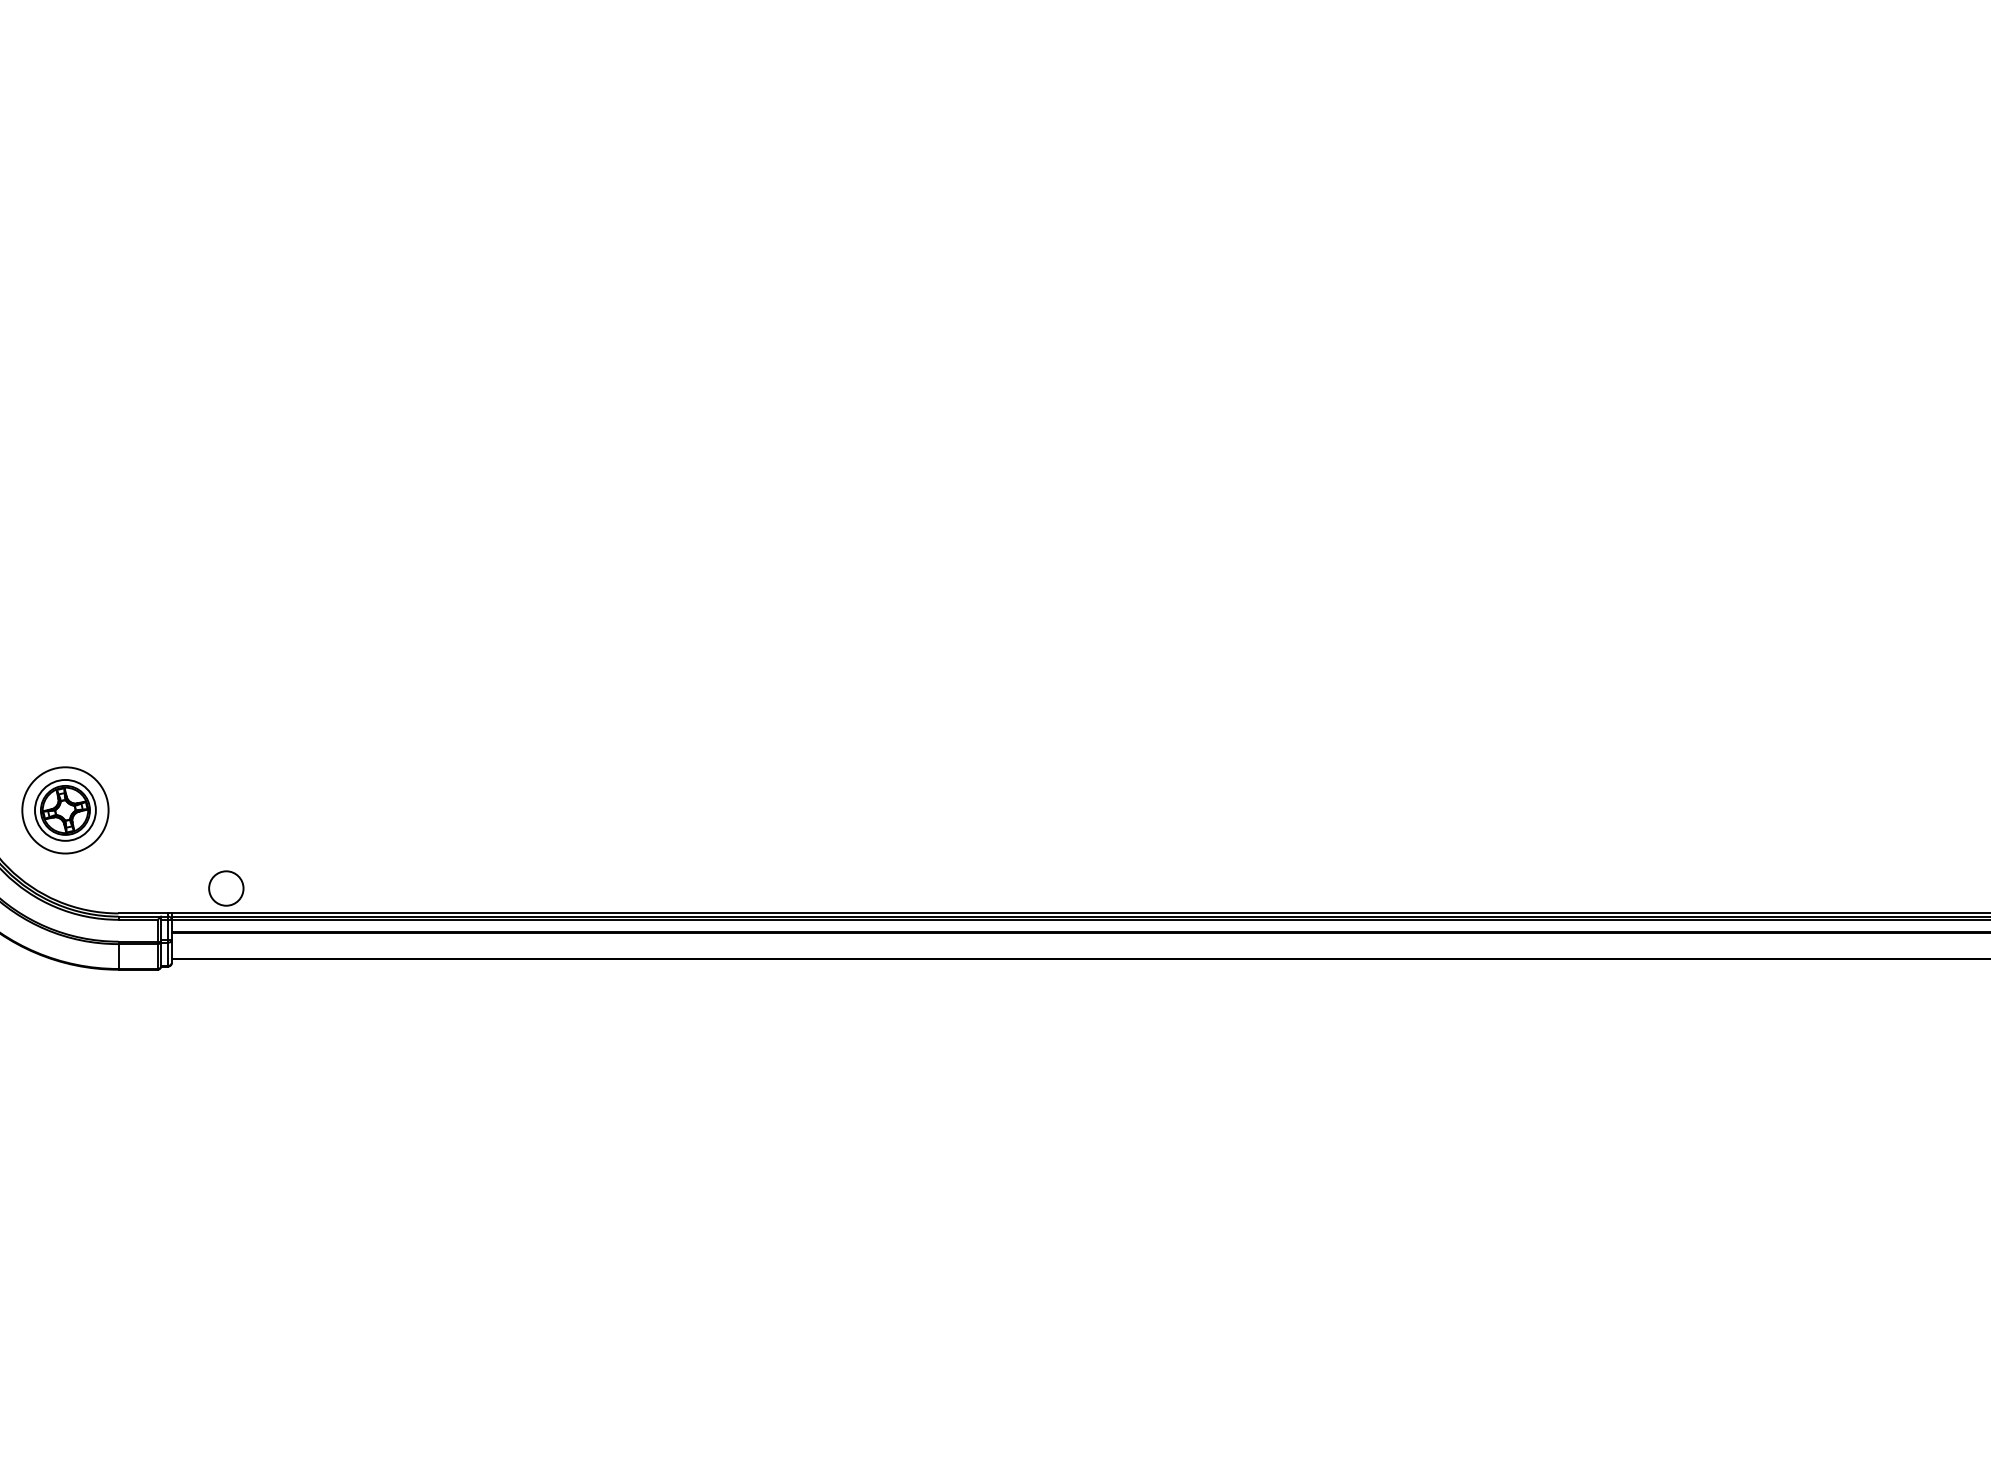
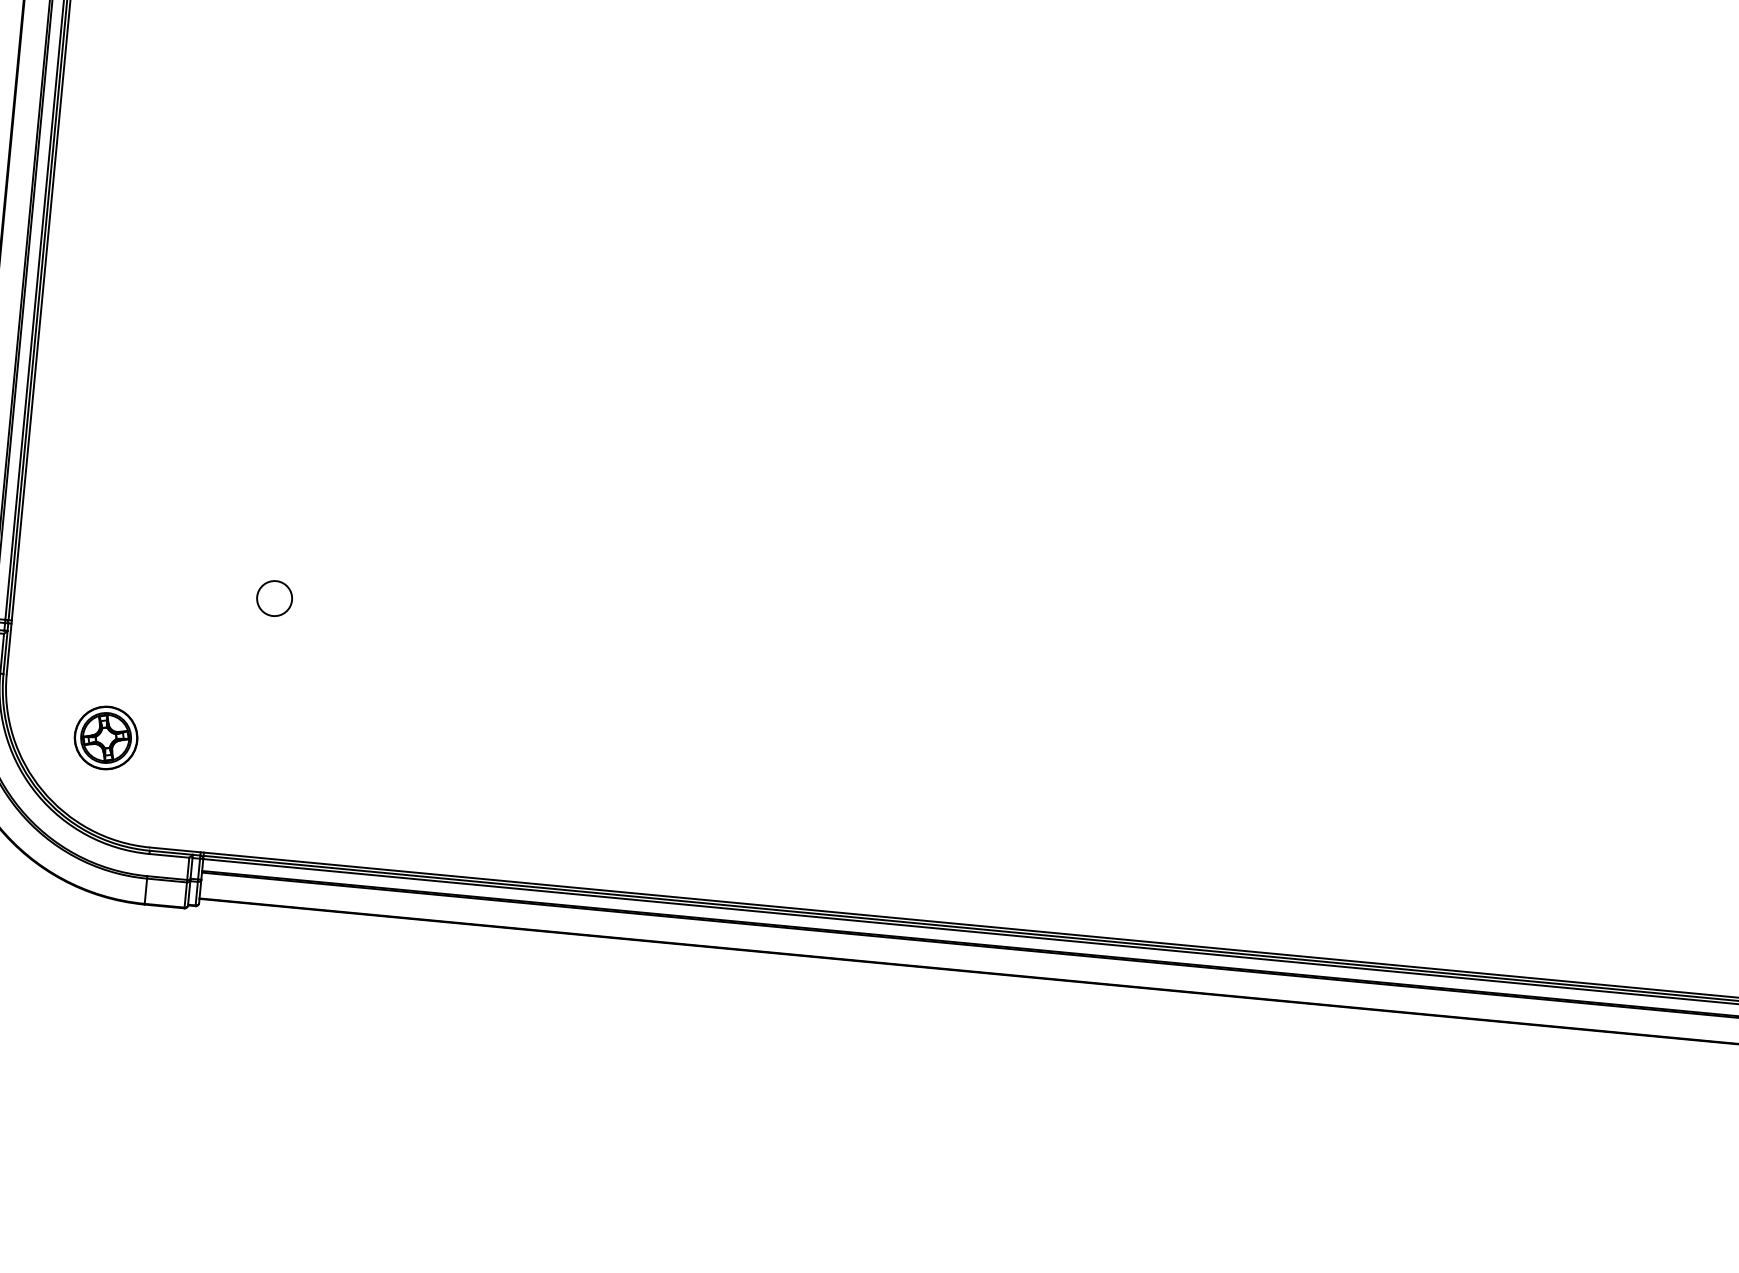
circle: (65, 810) -> (106, 738), size x0.71
circle: (226, 888) -> (274, 598), moved

